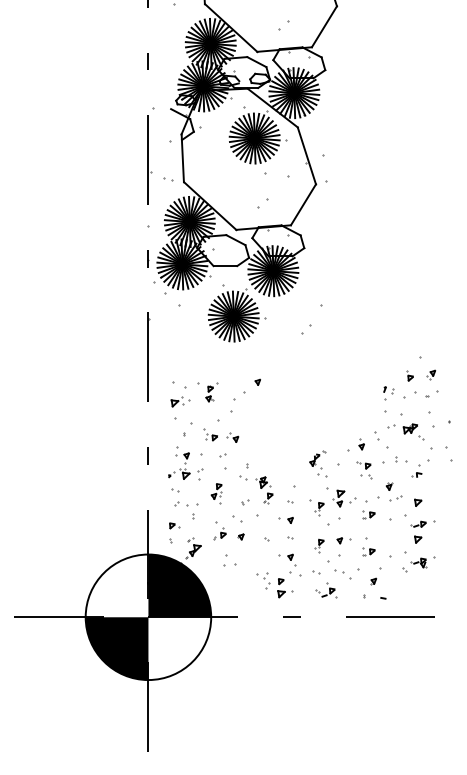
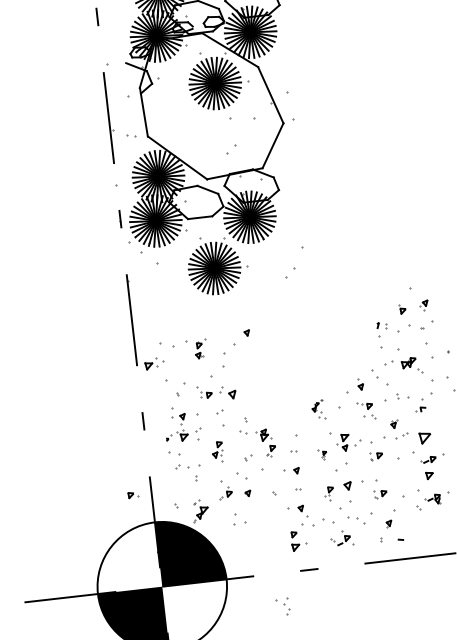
part: (180, 401) -> (154, 363), moved
part: (232, 437) -> (227, 392), size x1.4
part: (318, 463) -> (318, 409), size x0.7
part: (175, 490) -> (175, 453), size x1.6
part: (418, 502) -> (425, 437), size x1.6
part: (316, 507) -> (321, 454), size x0.6
part: (174, 525) -> (133, 494), moved
part: (343, 540) -> (353, 485), size x1.4
part: (316, 572) -> (329, 521), size x1.6
part: (263, 580) -> (283, 606), moved

